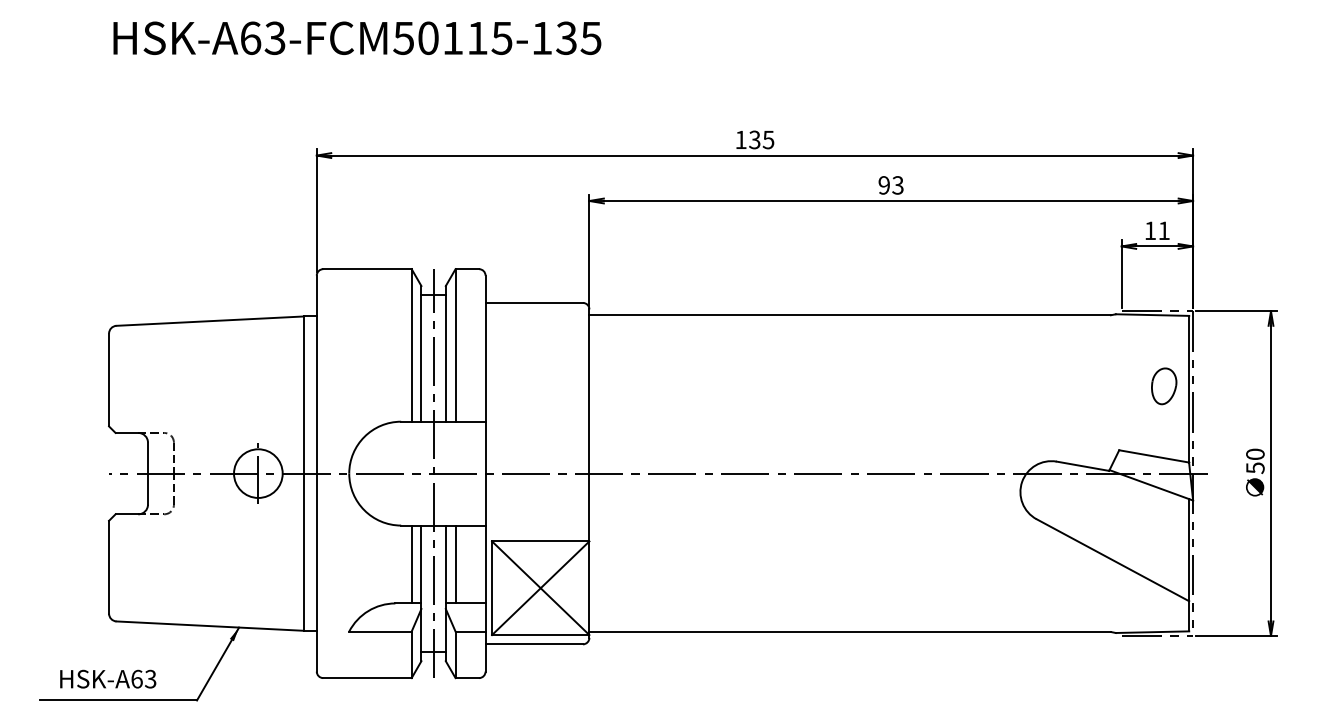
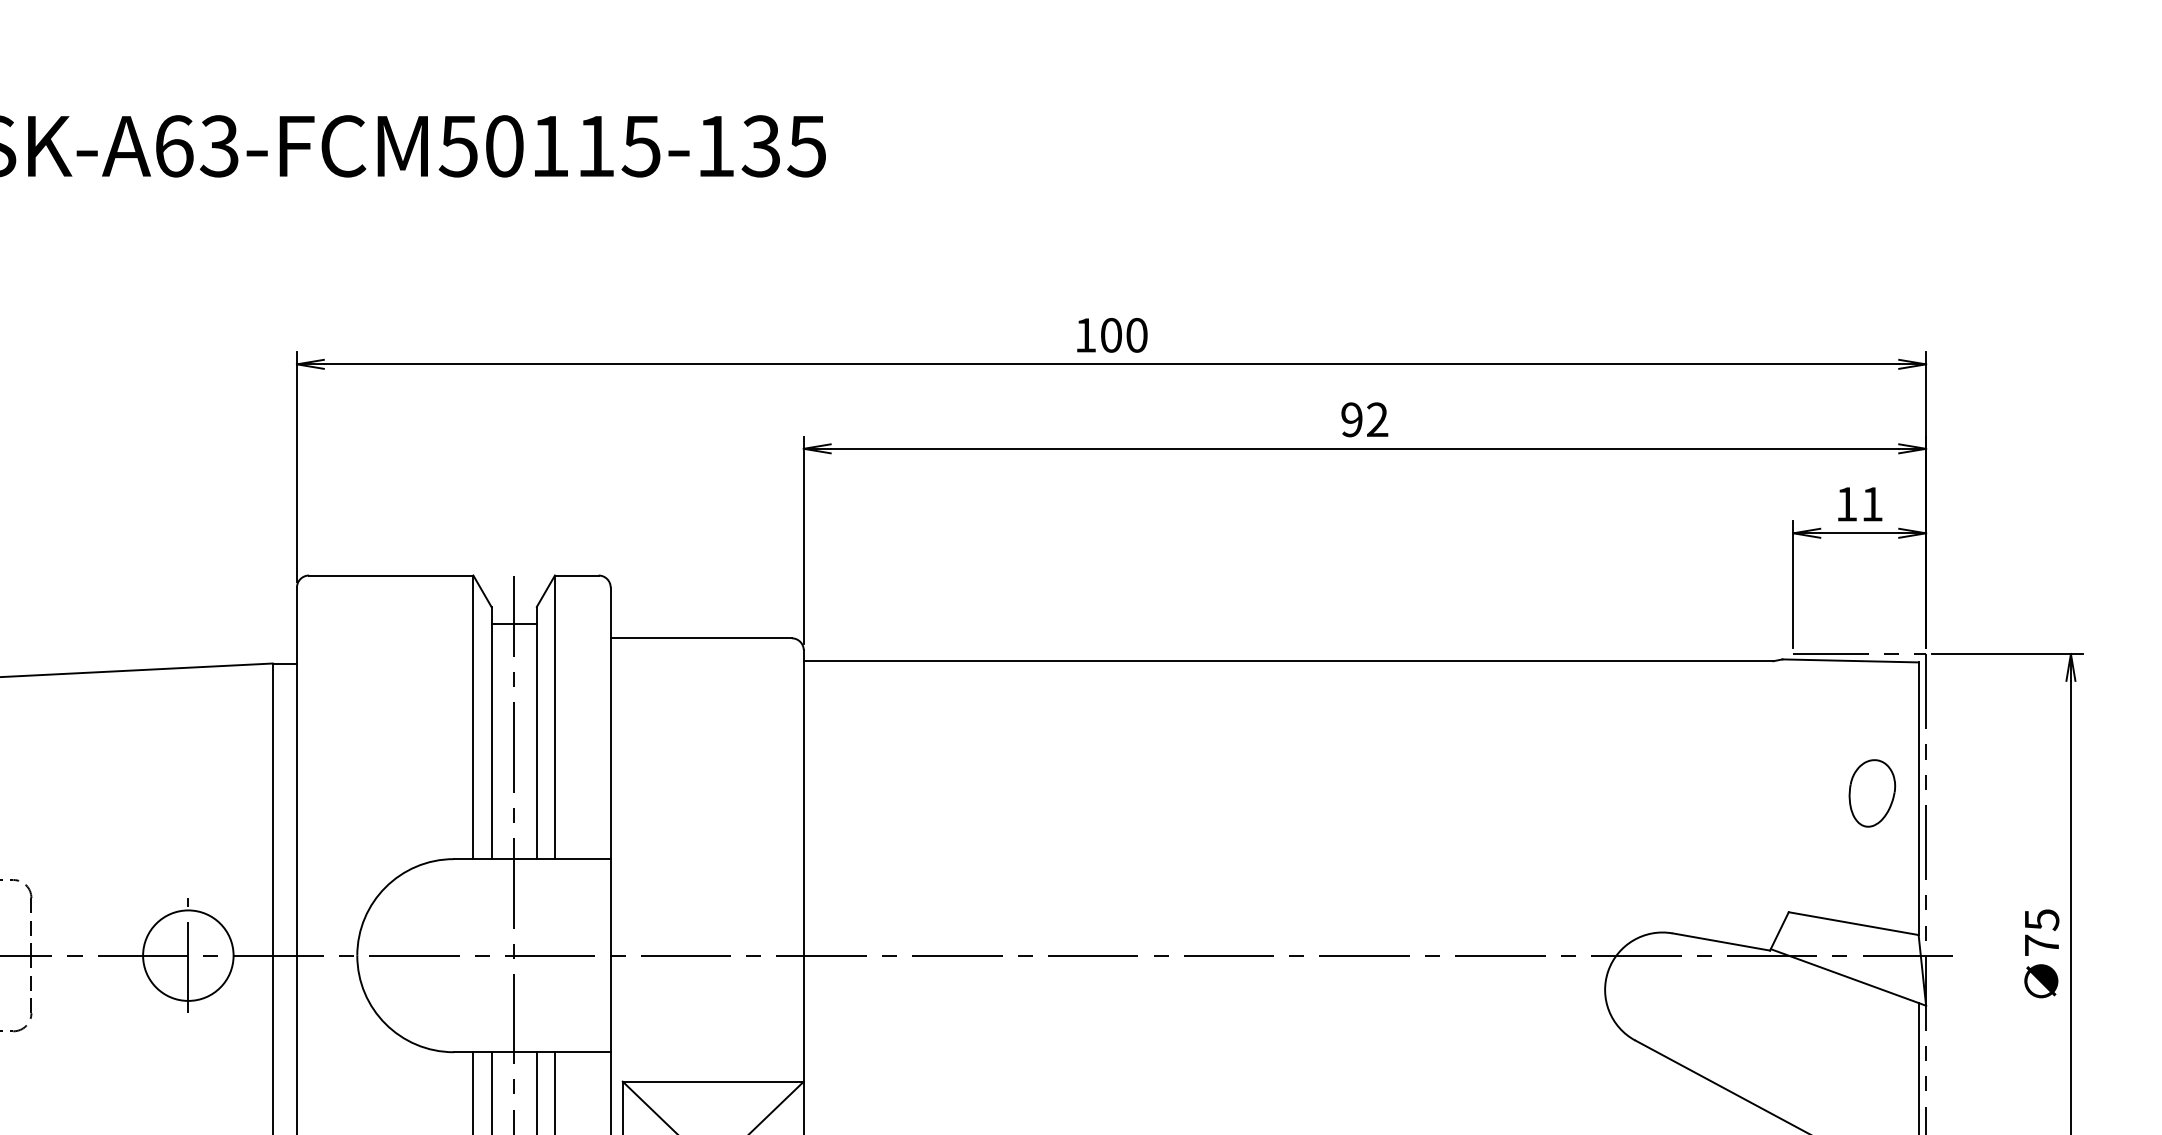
text: (761, 139) -> (1123, 334), 135 -> 100
text: (897, 185) -> (1376, 419), 93 -> 92
text: (1255, 461) -> (2042, 933), 50 -> 75

